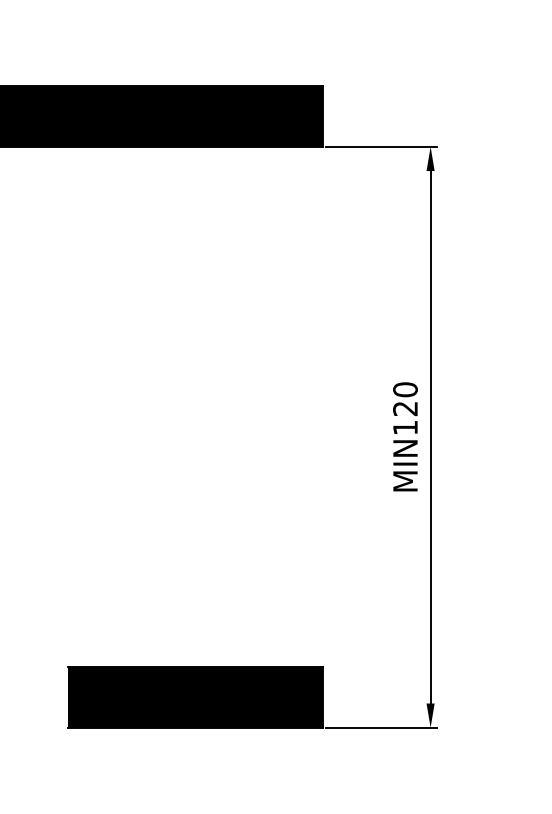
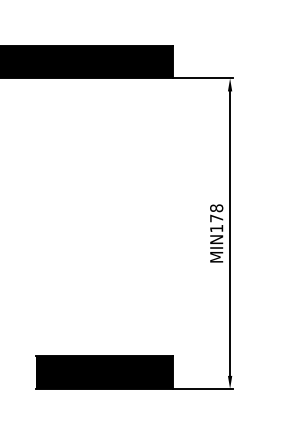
text: (405, 399) -> (216, 213), MIN120 -> MIN178

